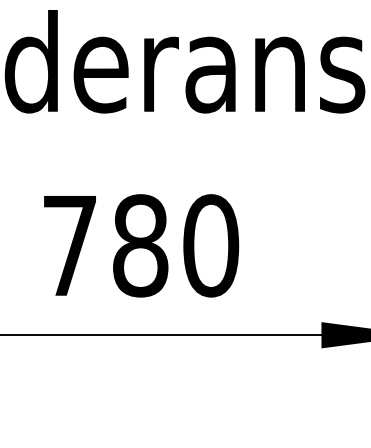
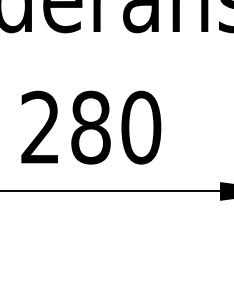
text: (69, 244) -> (40, 126), 780 -> 280

